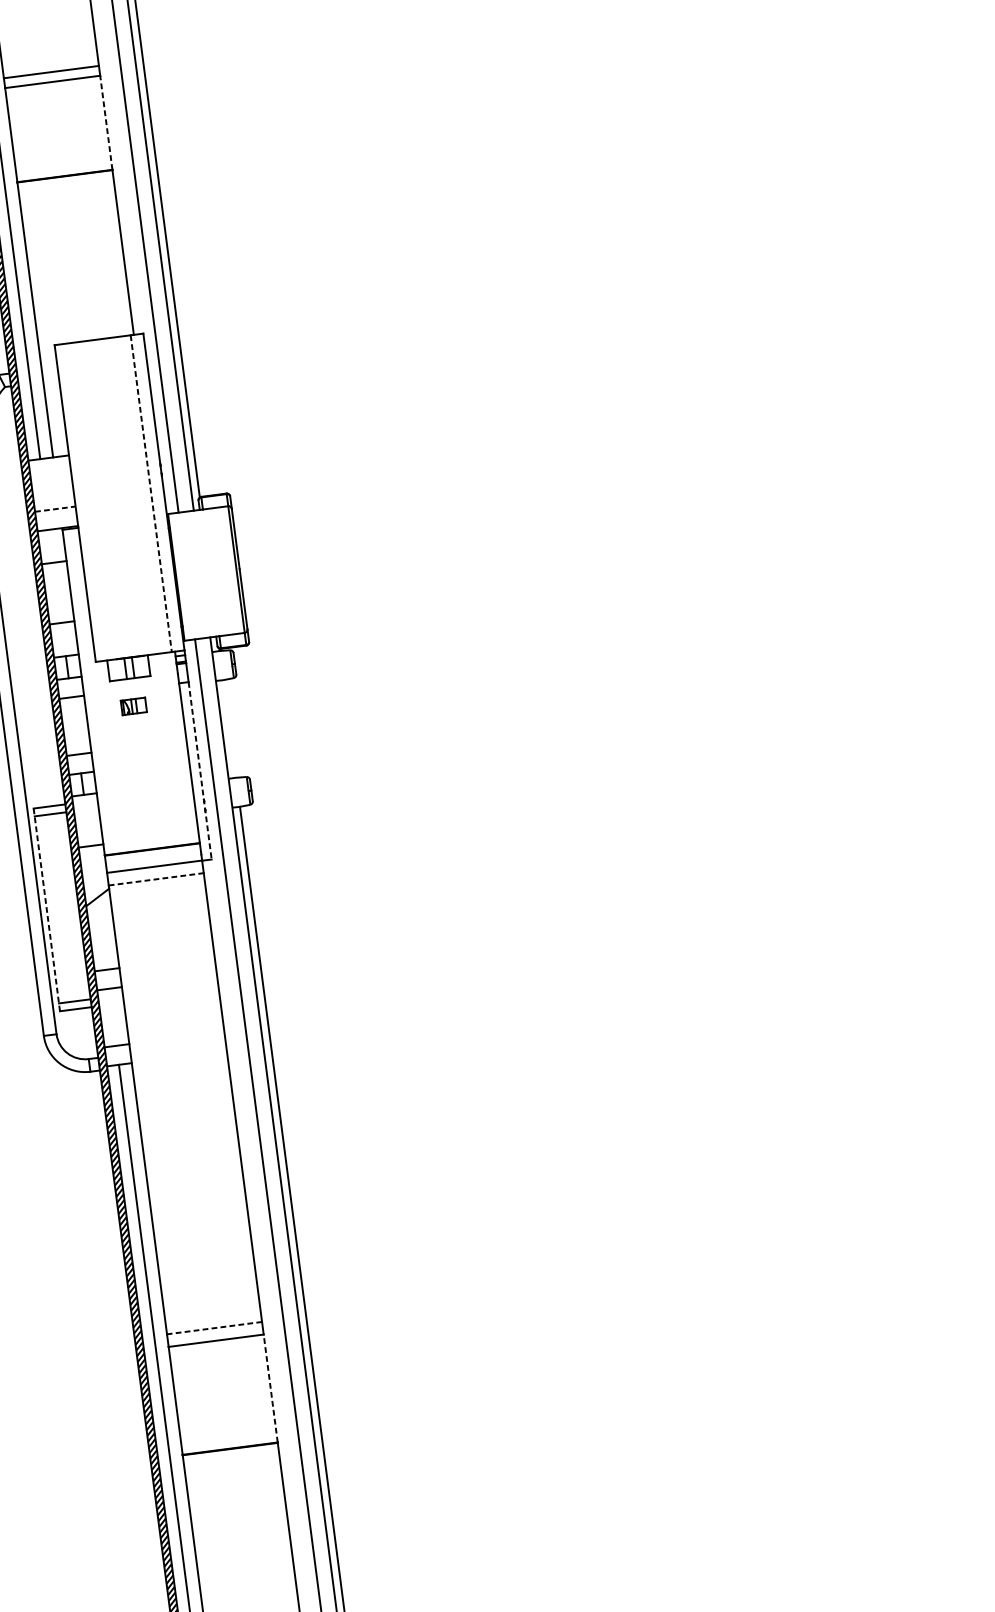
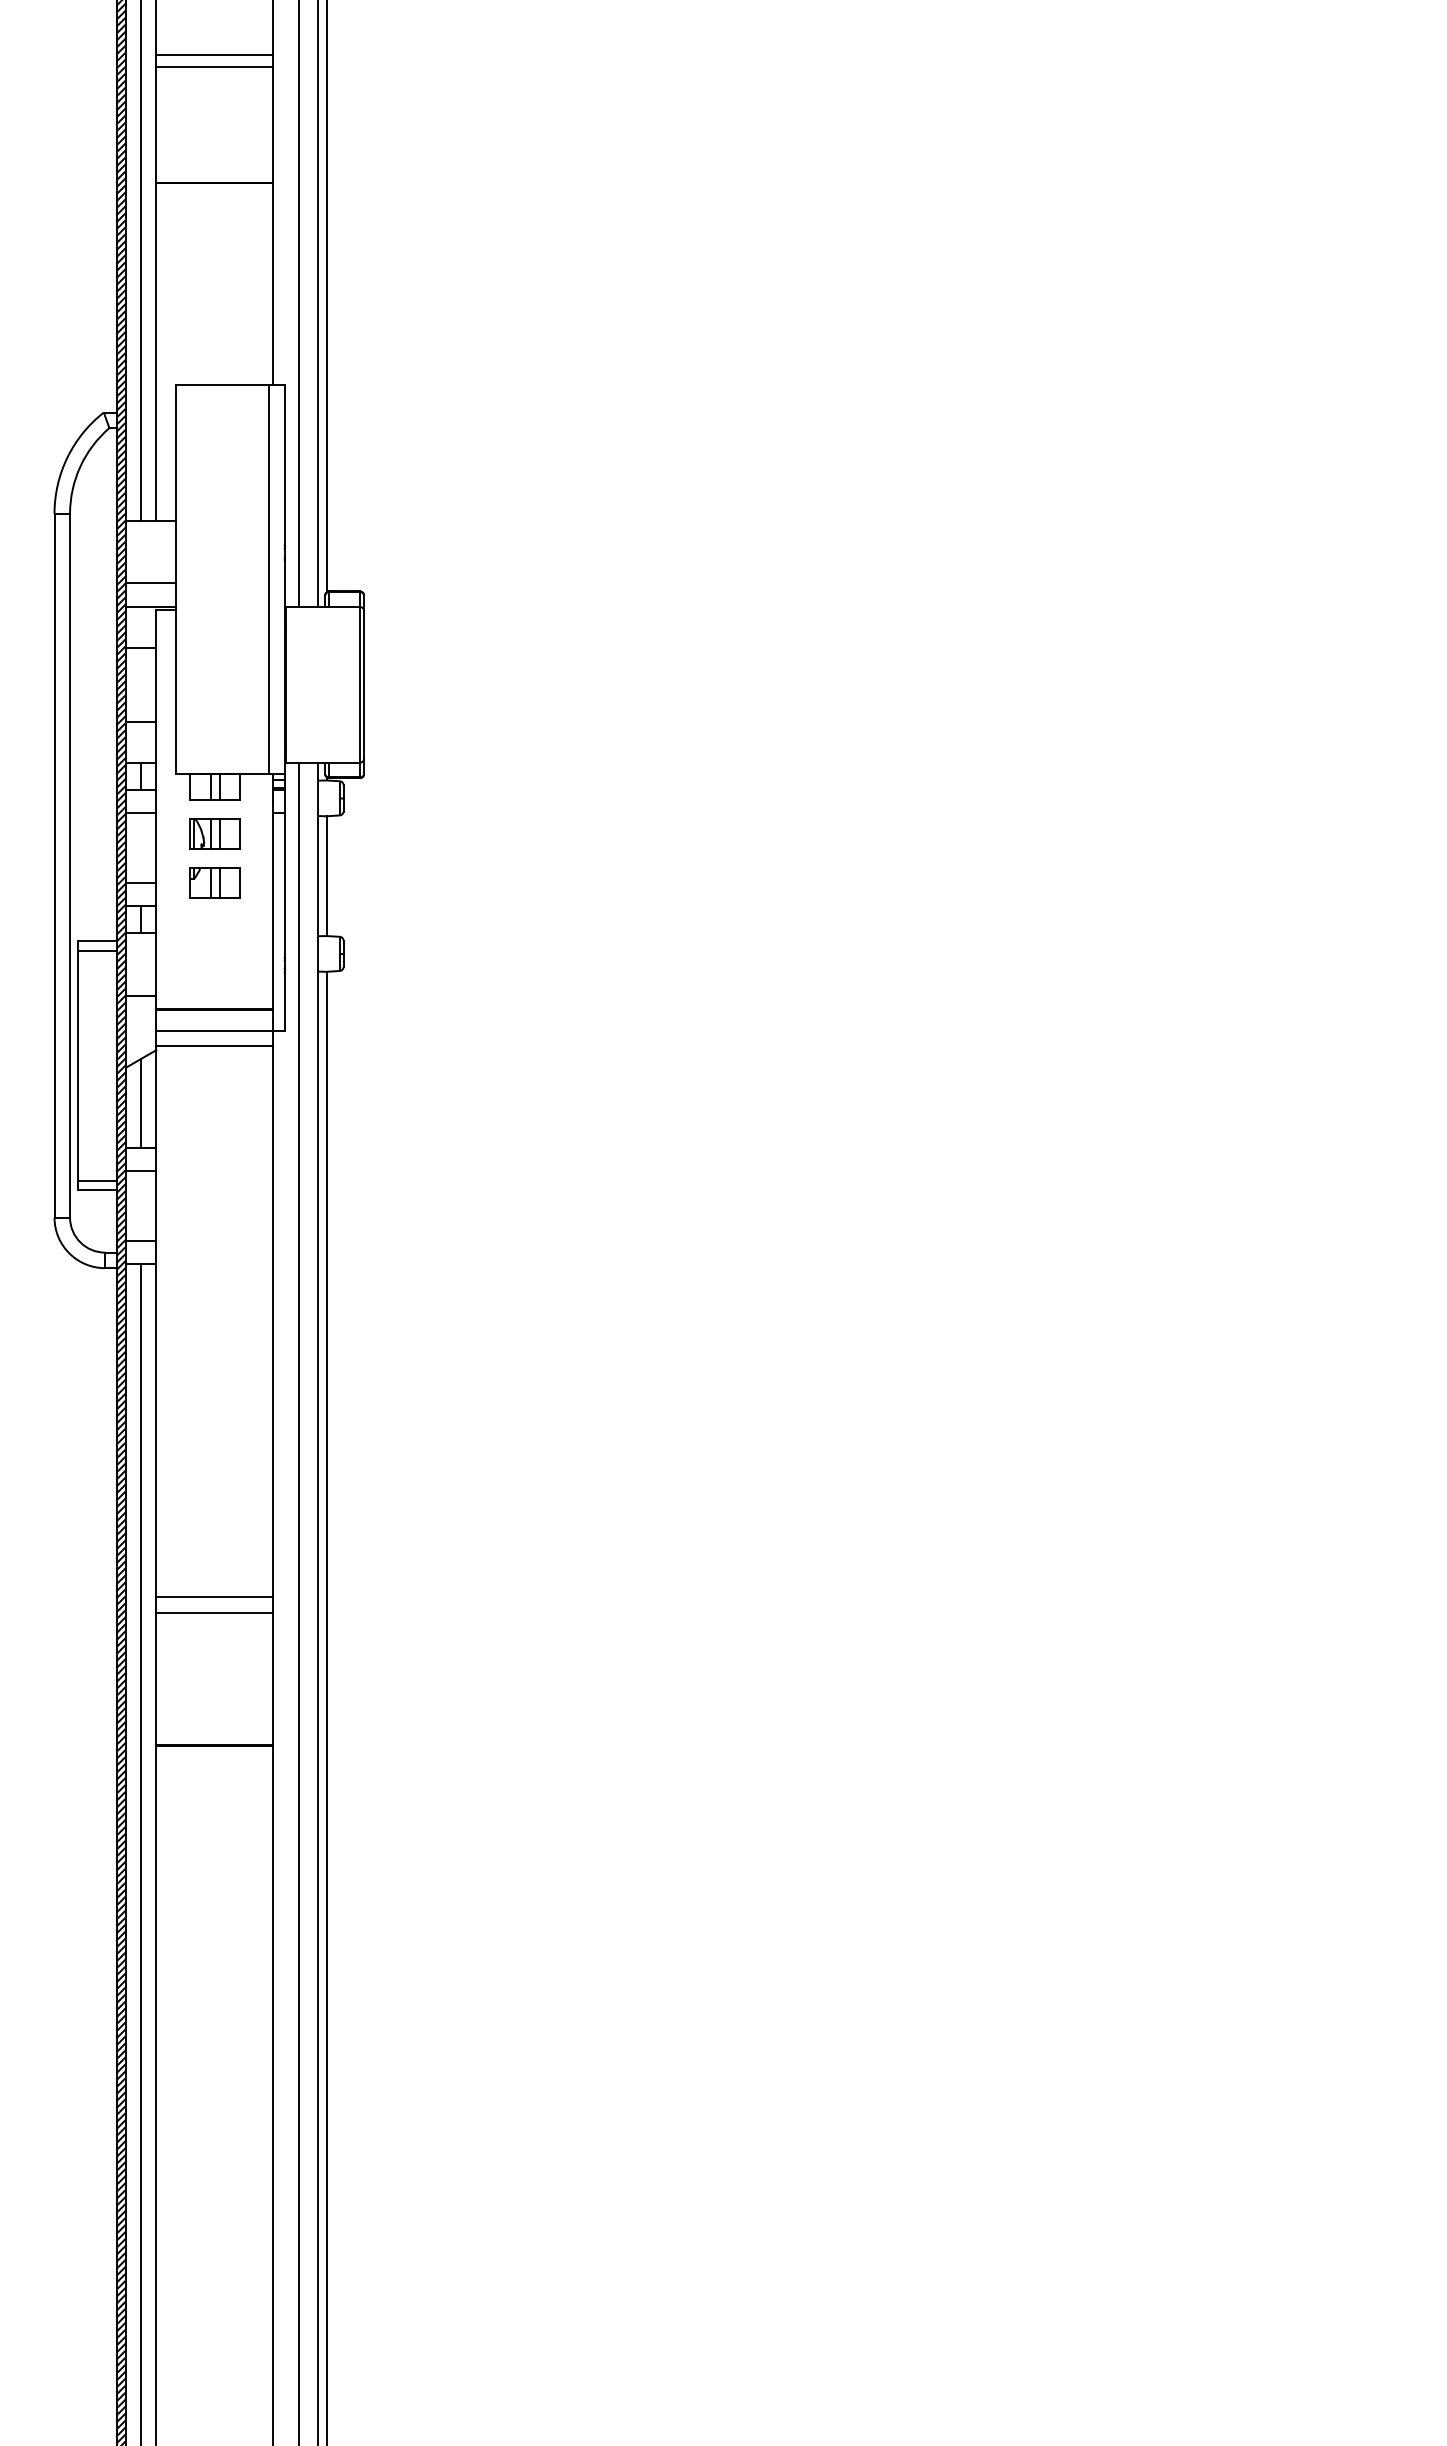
line: (106, 123) -> (273, 125), dashed -> solid
line: (151, 494) -> (269, 580), dashed -> solid
line: (54, 509) -> (150, 583), dashed -> solid
part: (133, 706) -> (214, 833), size x1.67
line: (230, 729) -> (327, 876), added
part: (138, 746) -> (214, 882), added
line: (200, 771) -> (284, 922), dashed -> solid
line: (156, 879) -> (215, 1046), dashed -> solid
line: (46, 910) -> (77, 1066), dashed -> solid
line: (101, 933) -> (140, 1103), added
line: (214, 1328) -> (214, 1597), dashed -> solid
line: (271, 1388) -> (273, 1678), dashed -> solid

